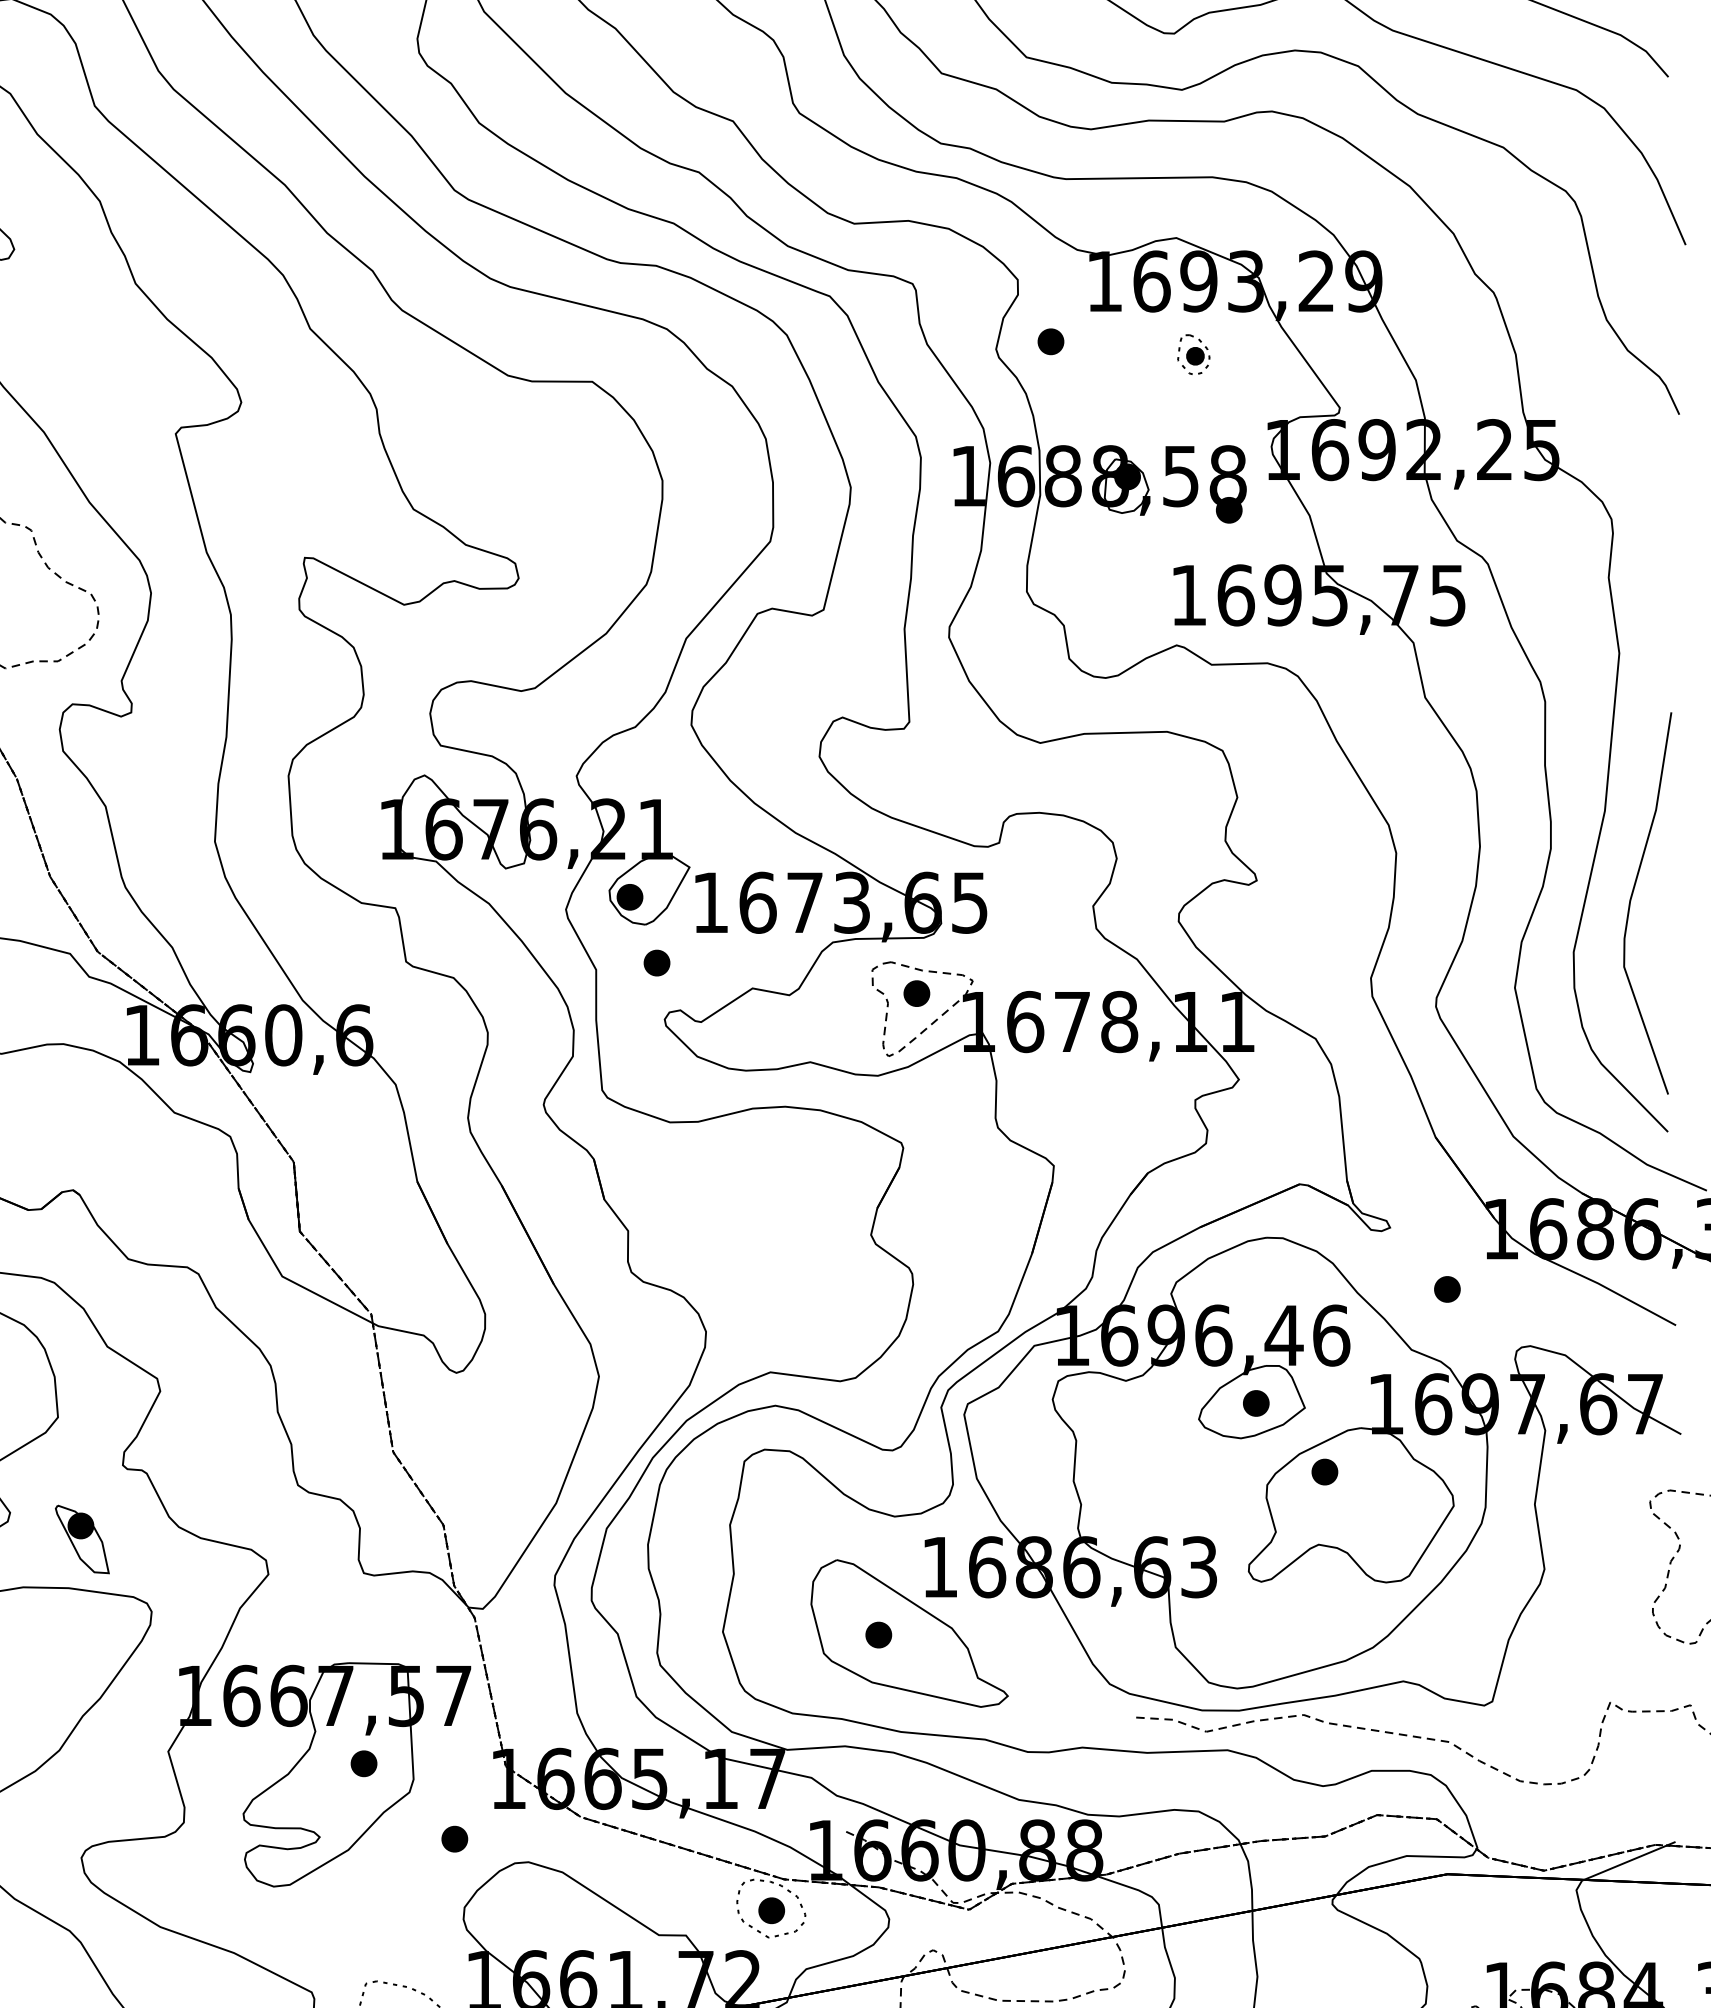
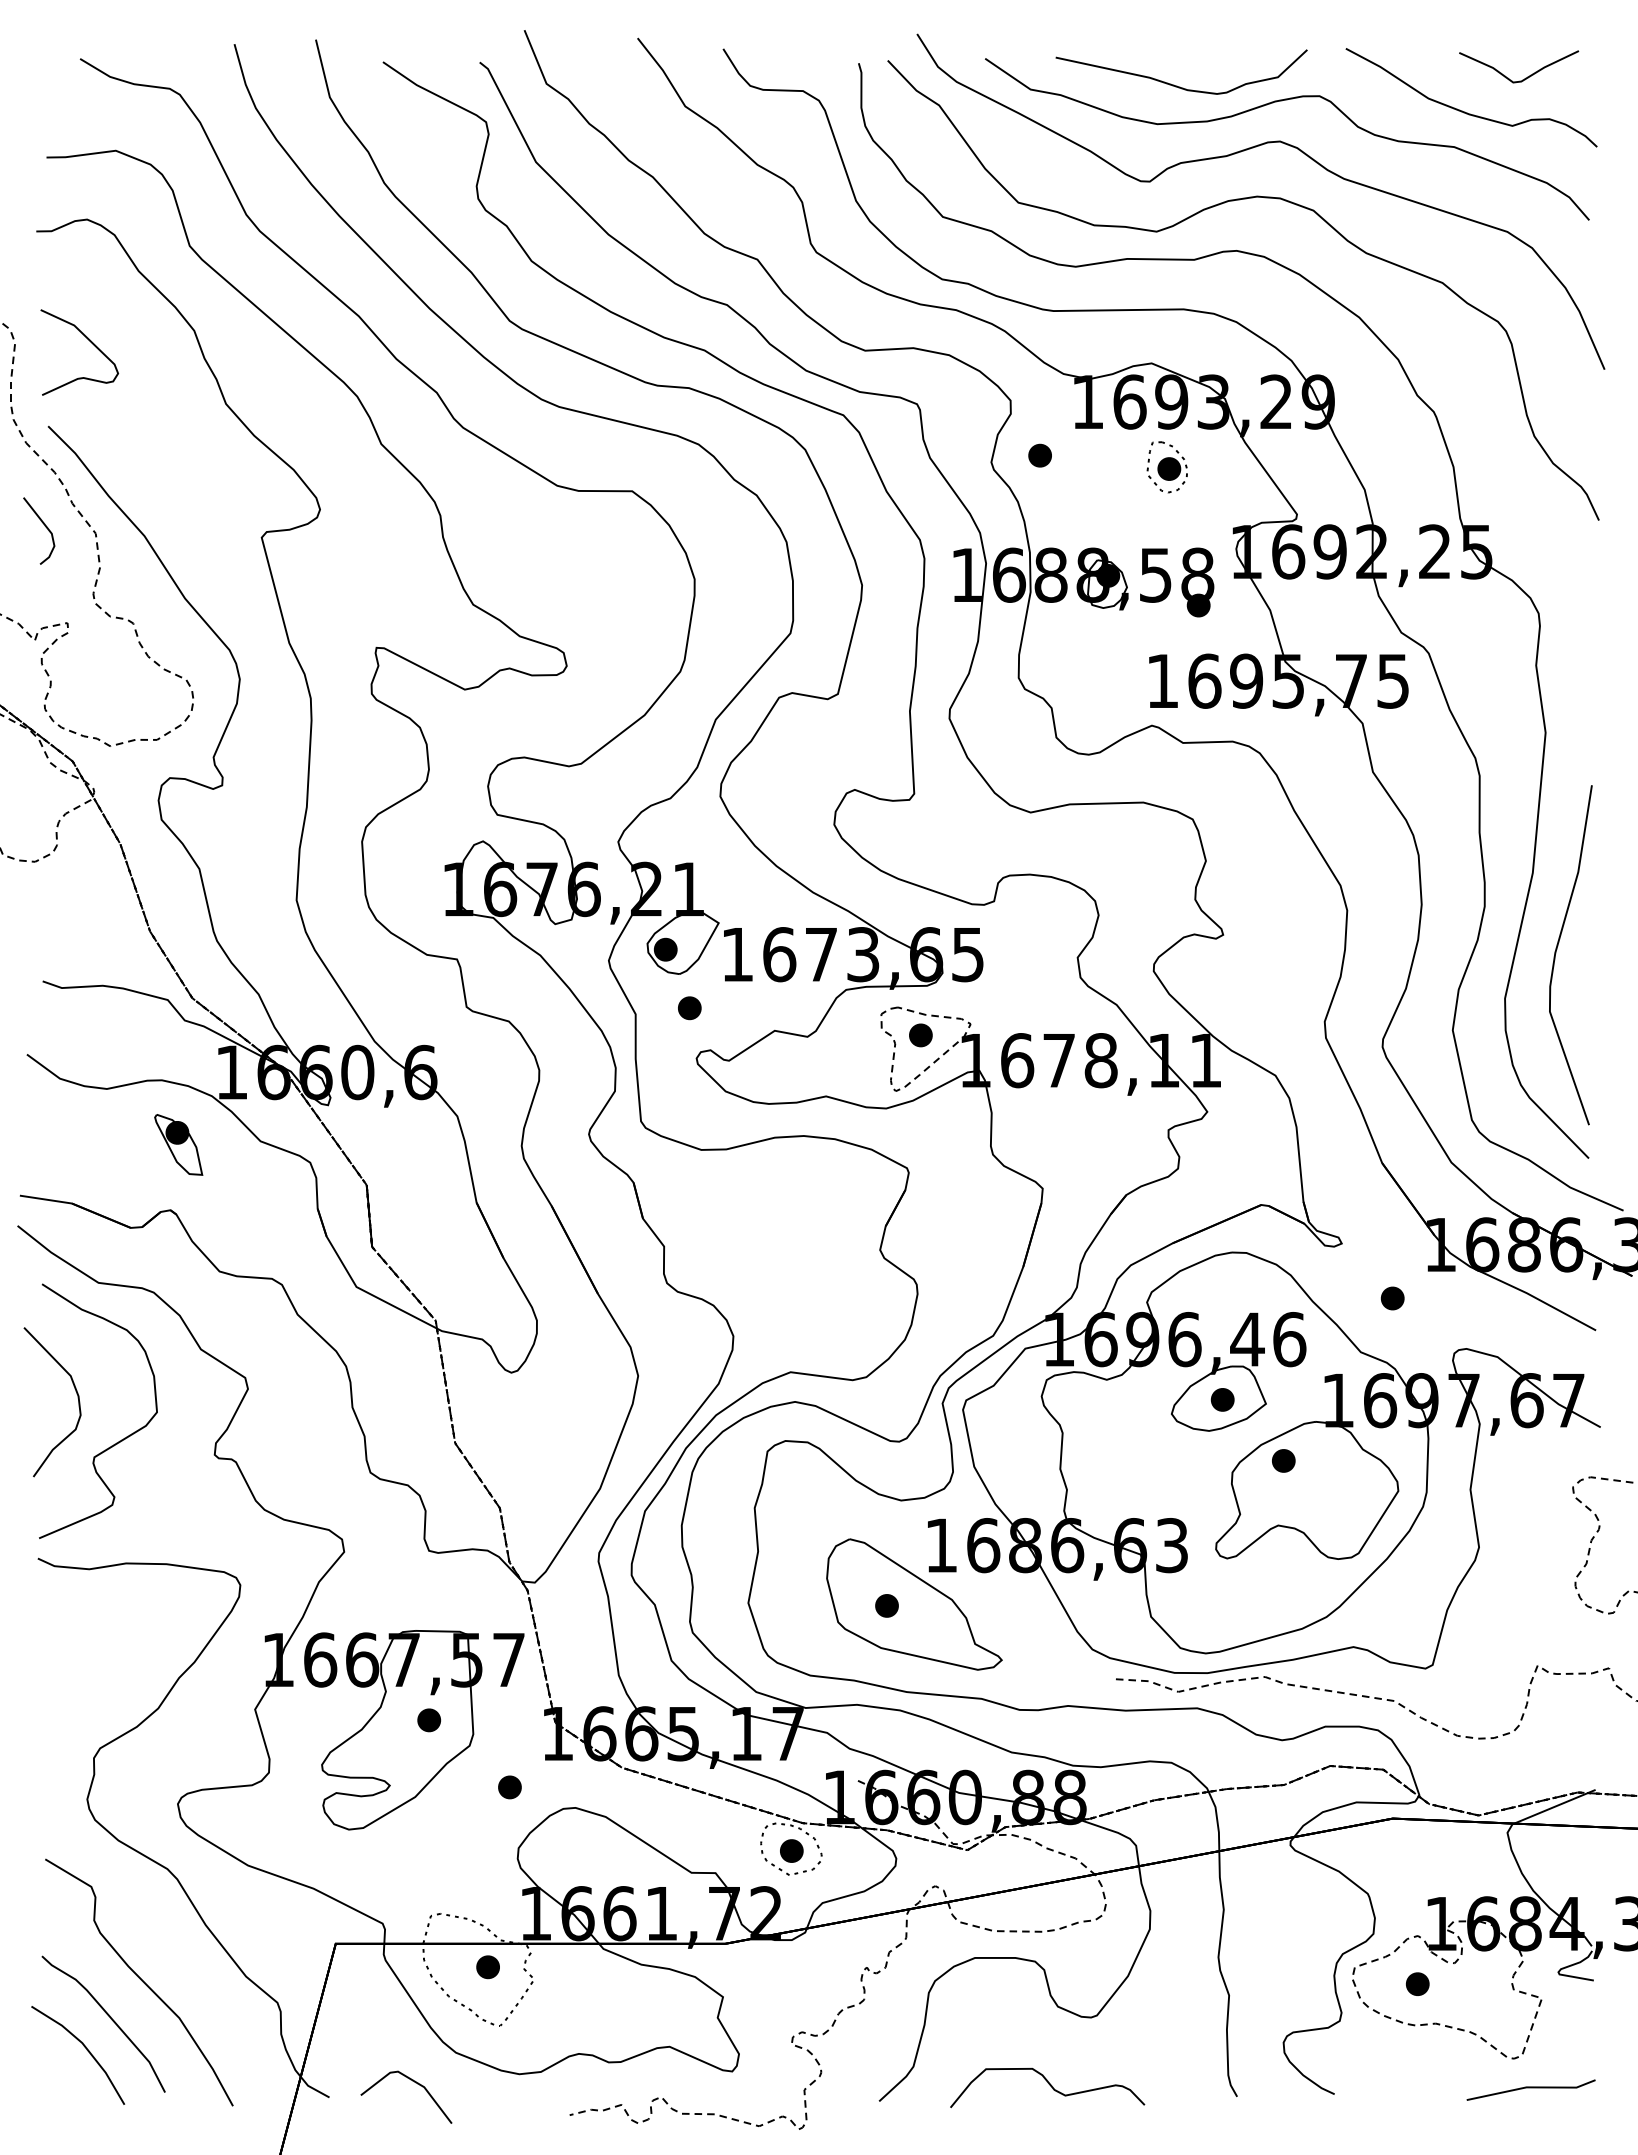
part: (1193, 355) -> (1166, 467), size x1.43
part: (82, 1539) -> (178, 1144), moved

